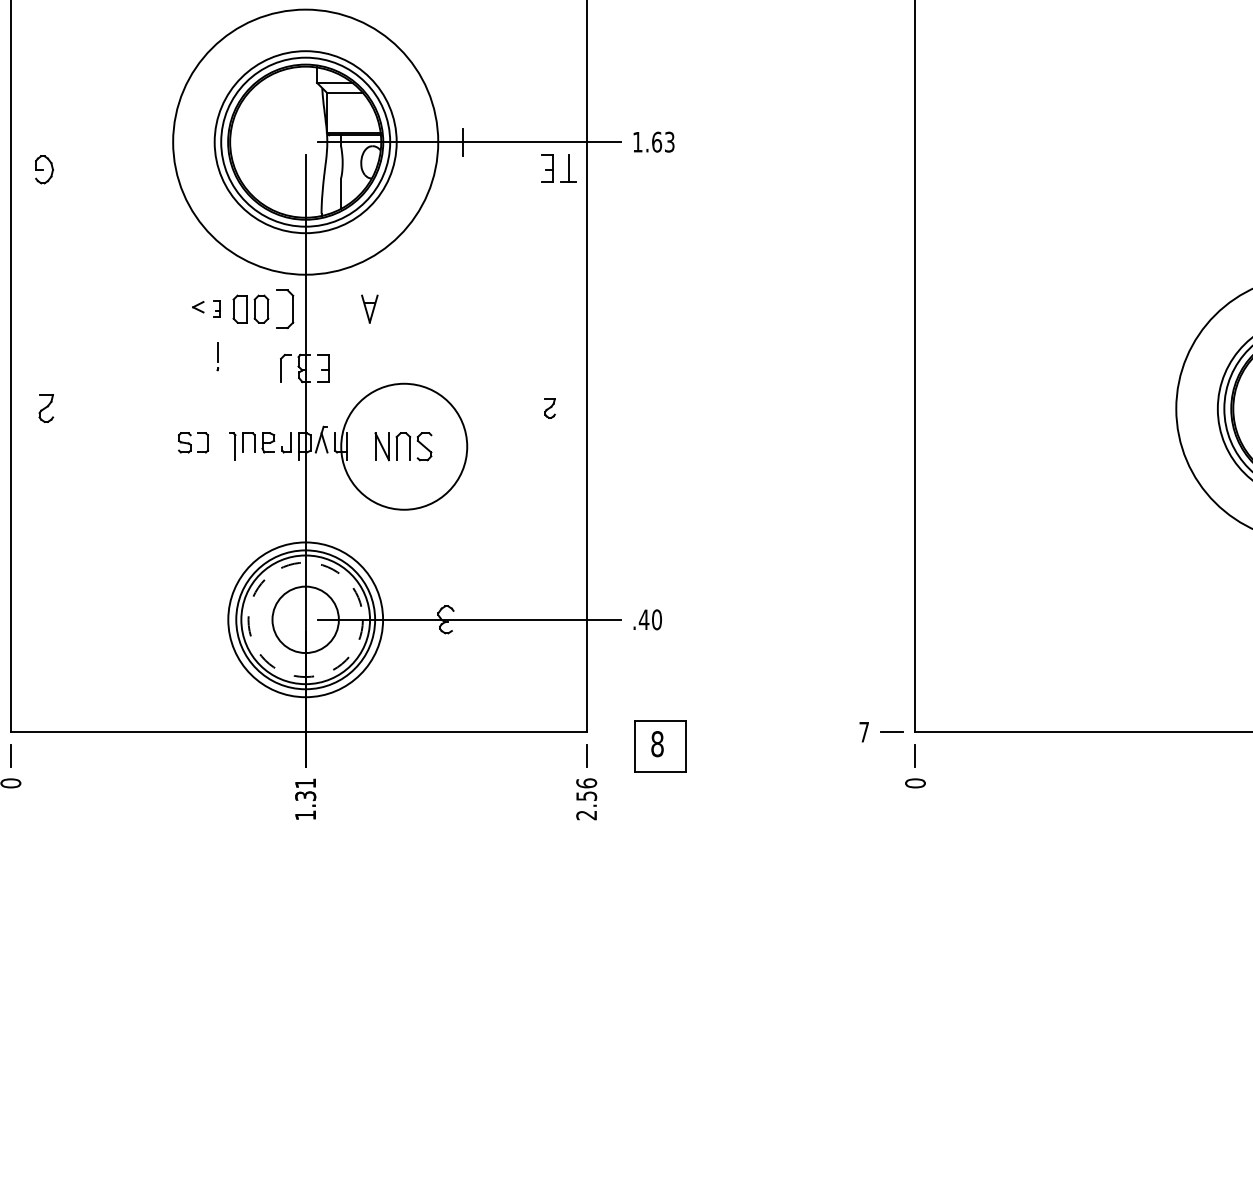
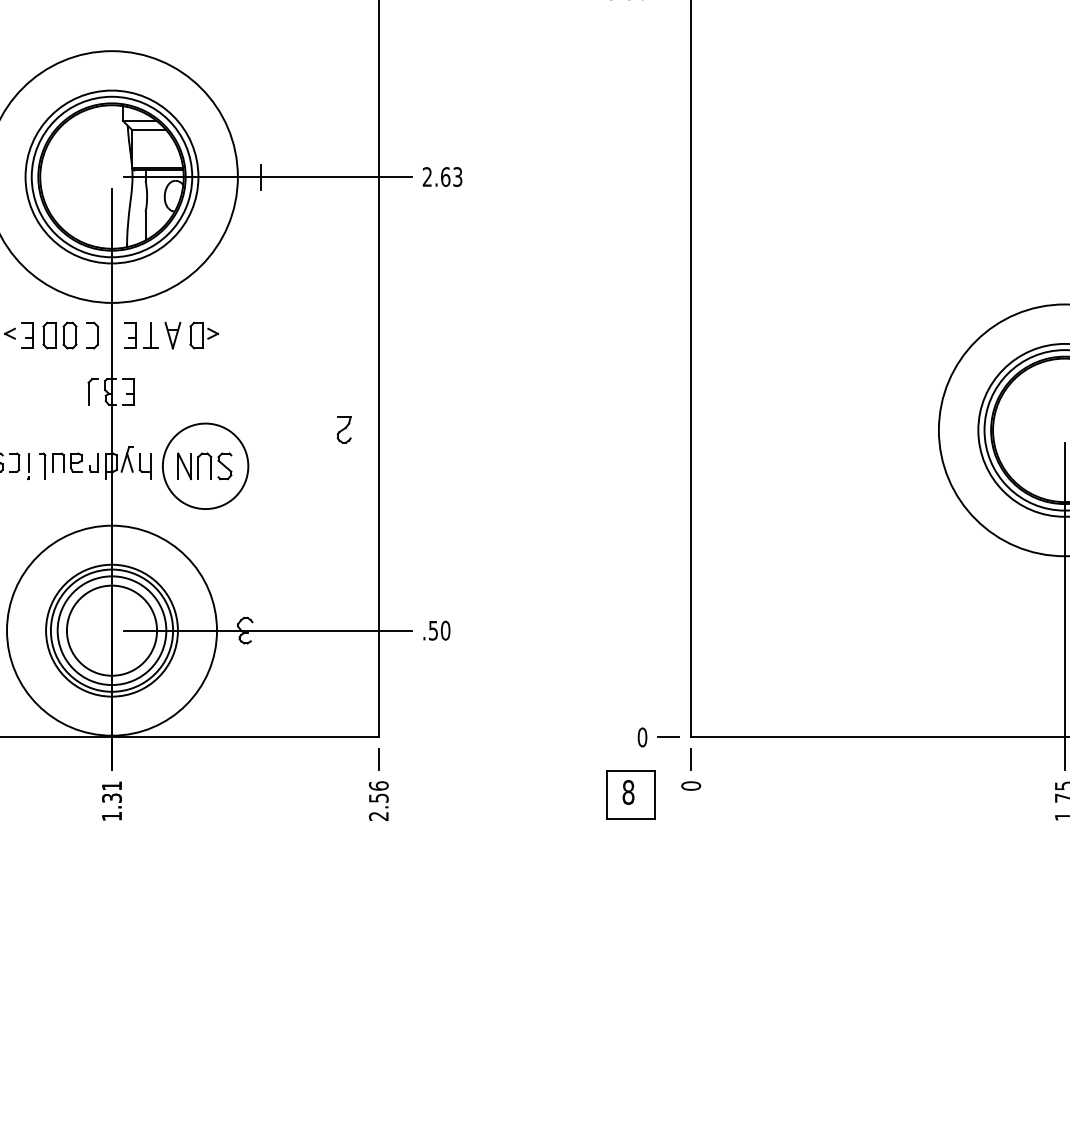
text: (637, 141) -> (427, 176), 1.63 -> 2.63
part: (558, 168) -> (141, 335), moved
part: (284, 308) -> (91, 334), size x0.71
part: (402, 308) -> (203, 334), added
part: (216, 309) -> (27, 335), size x1.67
part: (217, 356) -> (28, 466), moved
part: (549, 408) -> (343, 429), size x1.43
circle: (404, 446) -> (205, 466), size x0.71
circle: (305, 619) -> (111, 630), dashed -> solid
circle: (305, 619) -> (111, 630), size x1.43
circle: (305, 619) -> (111, 630), size x1.43
text: (643, 619) -> (432, 630), .40 -> .50
text: (864, 731) -> (642, 736), 7 -> 0
part: (660, 746) -> (631, 794), moved

